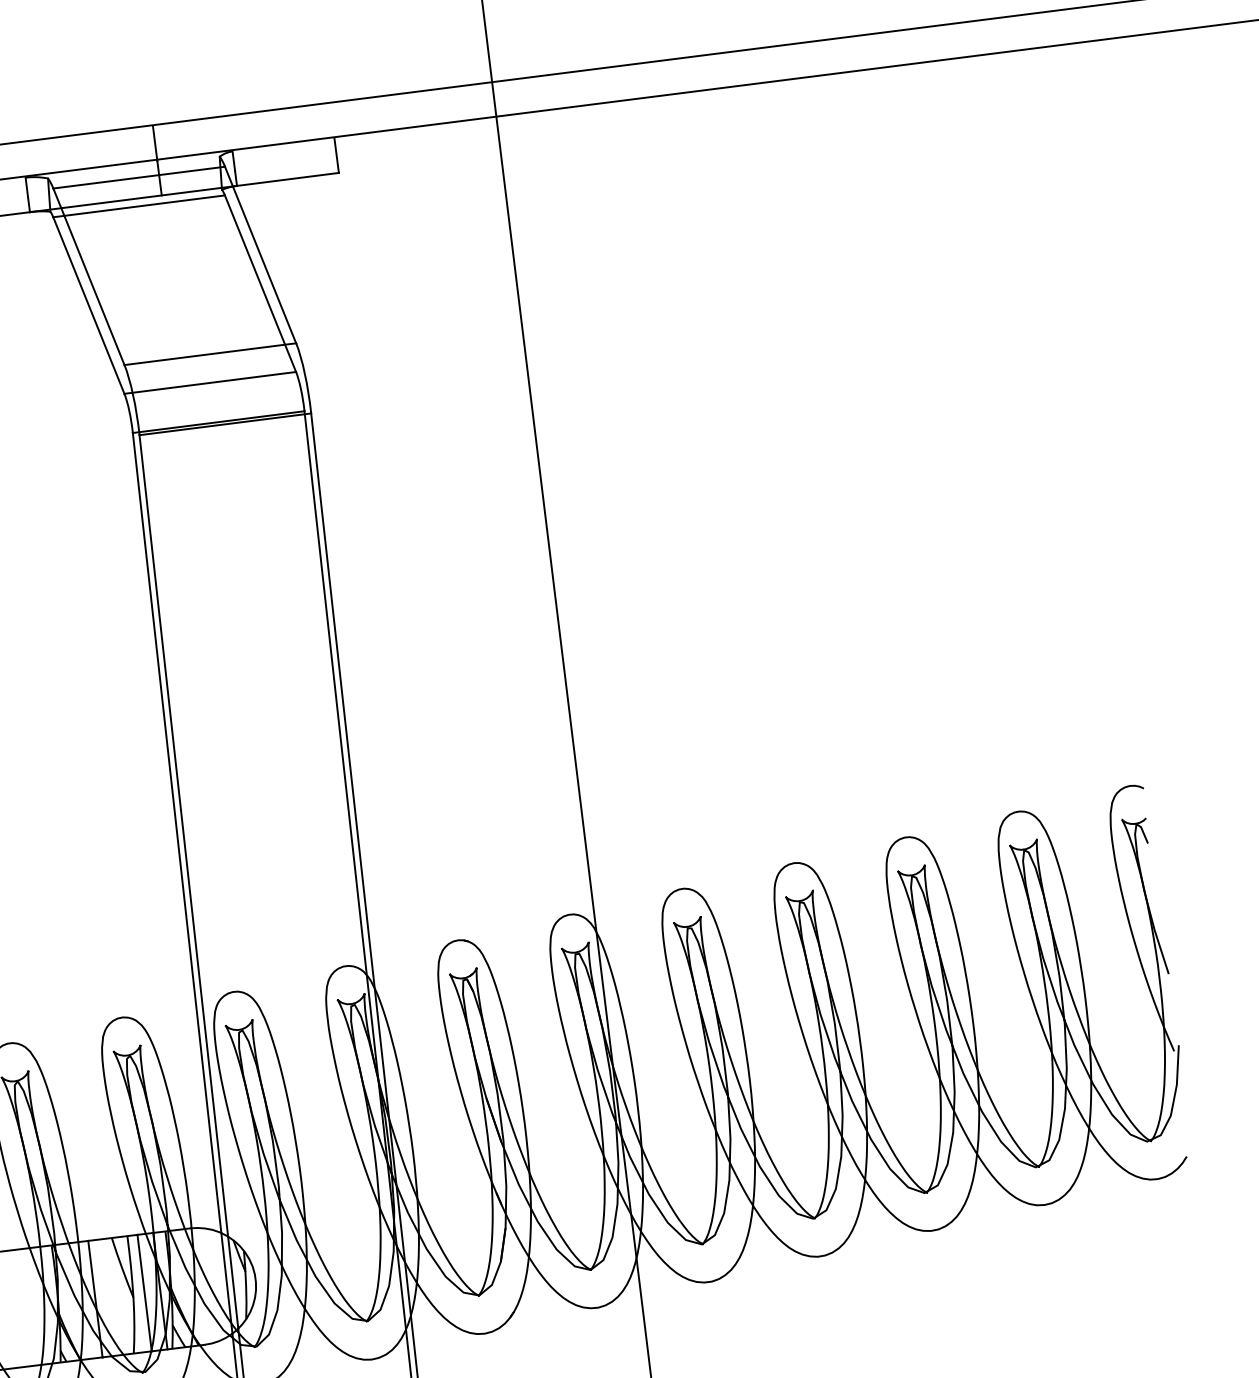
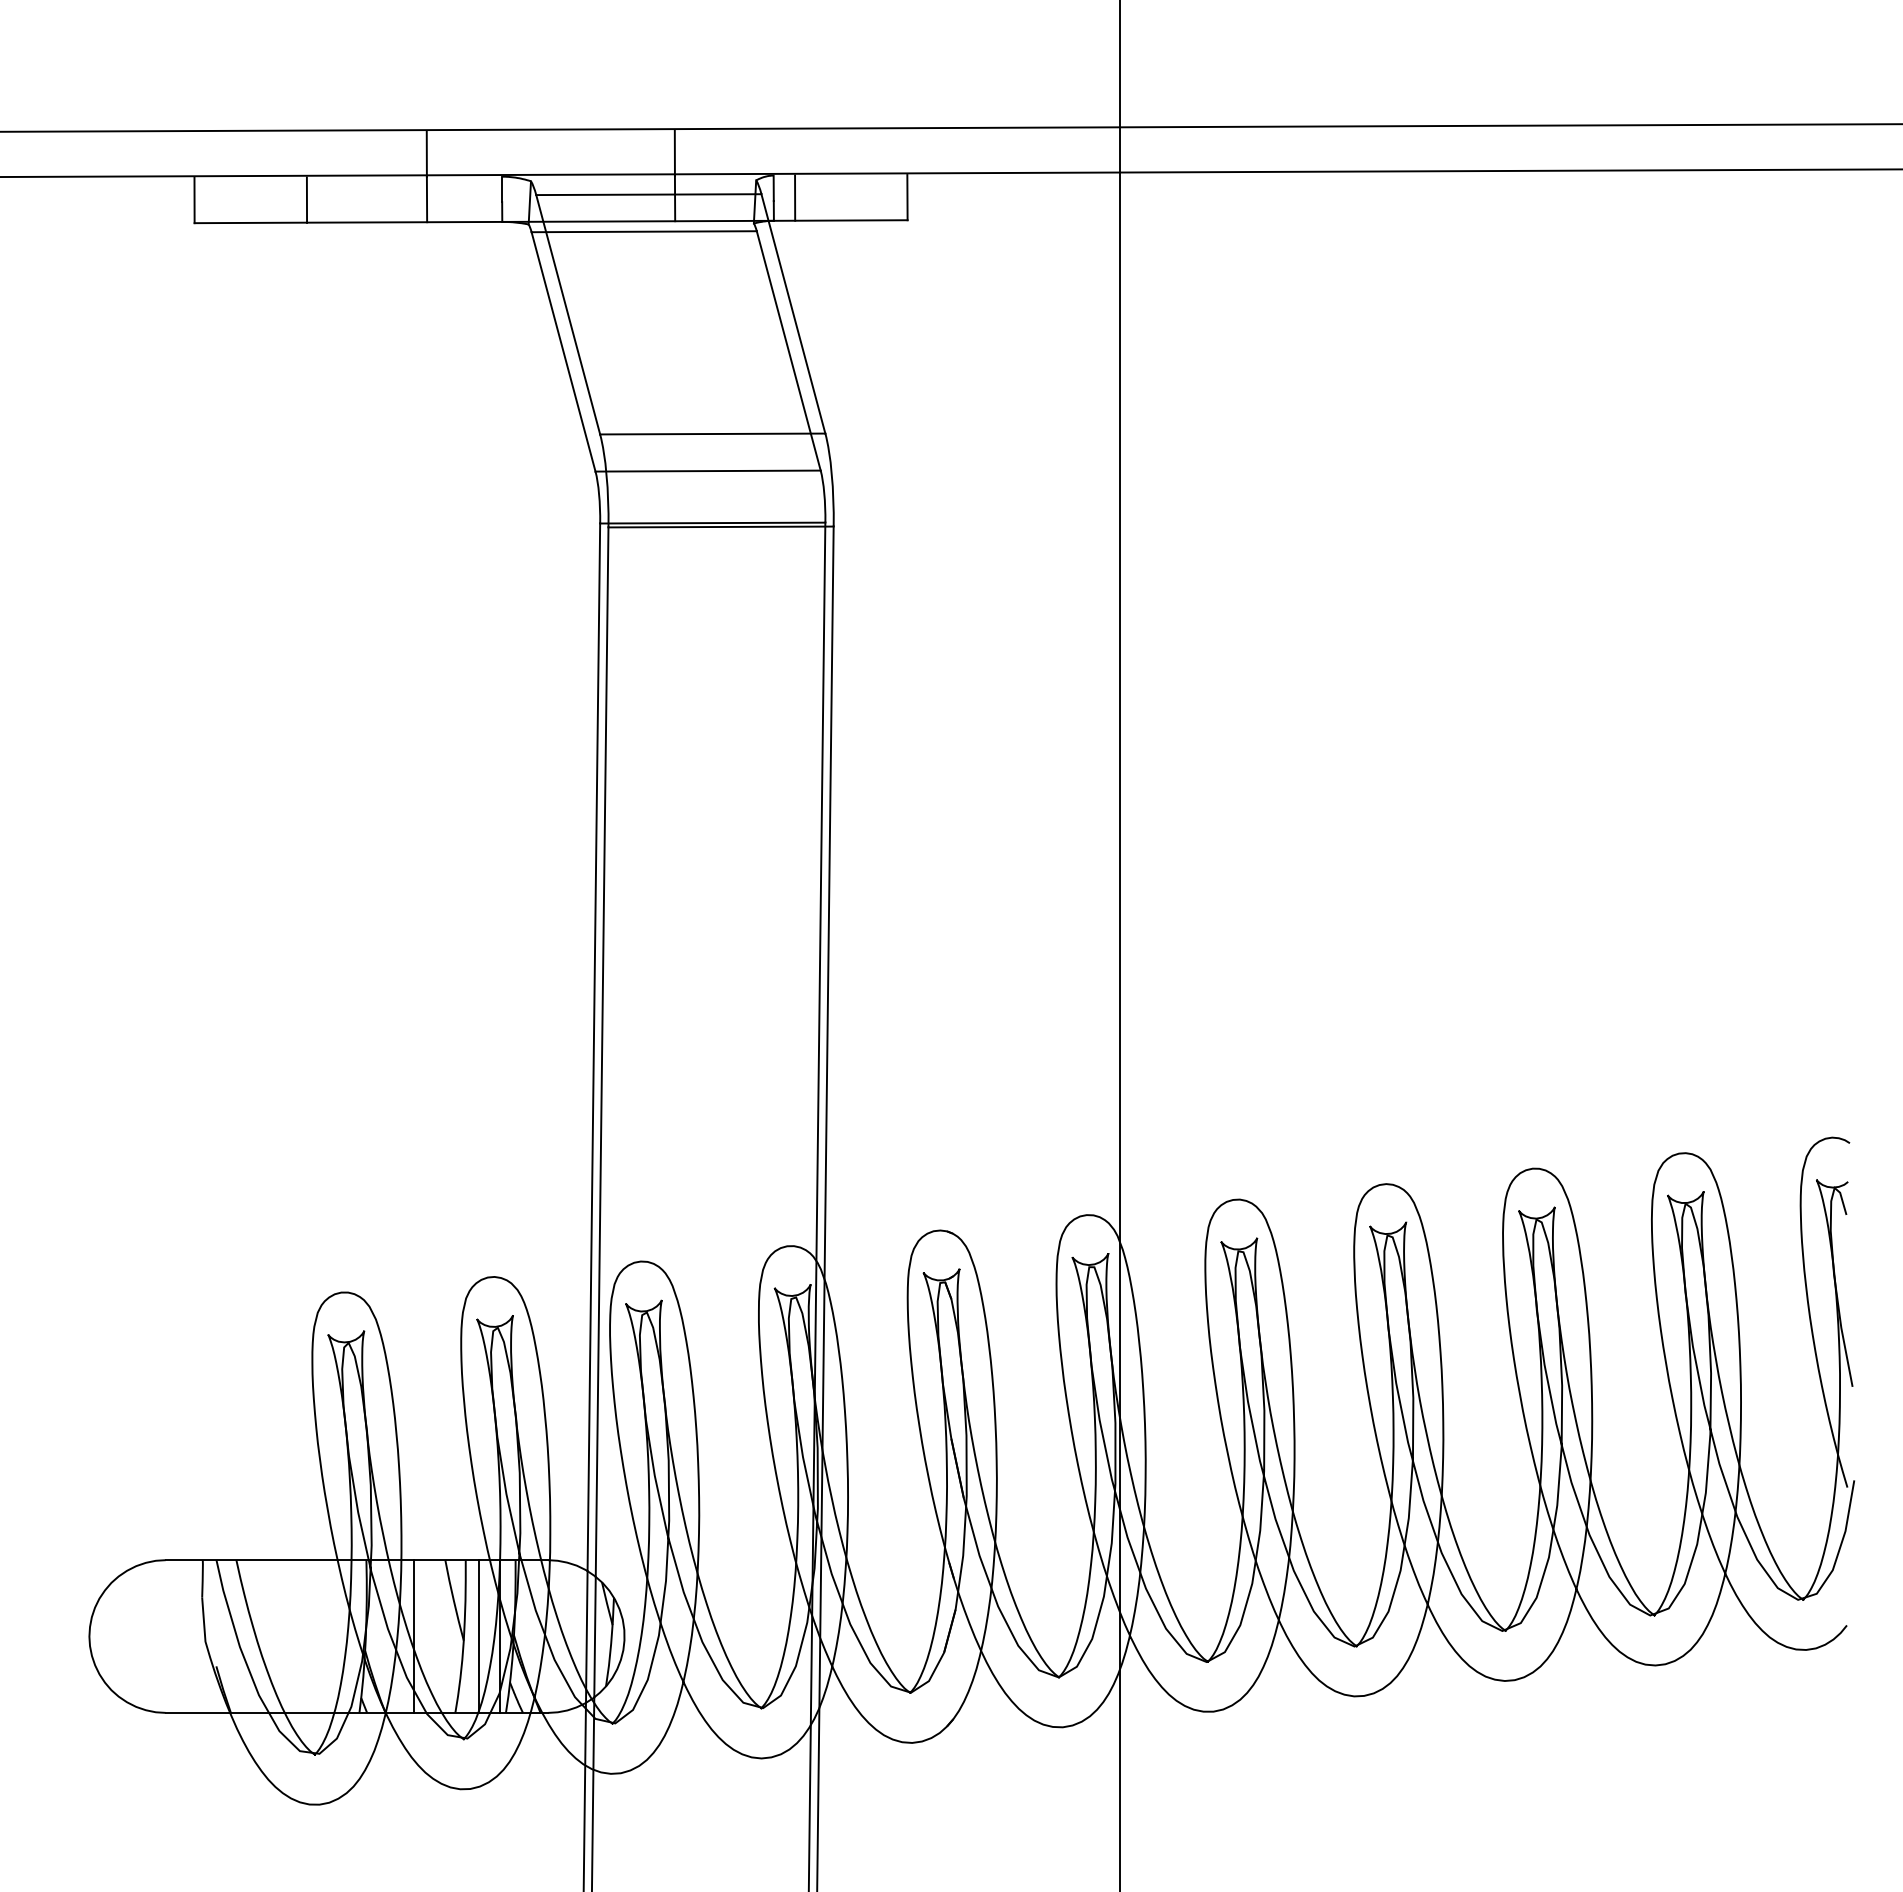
line: (251, 166) -> (795, 197), added

